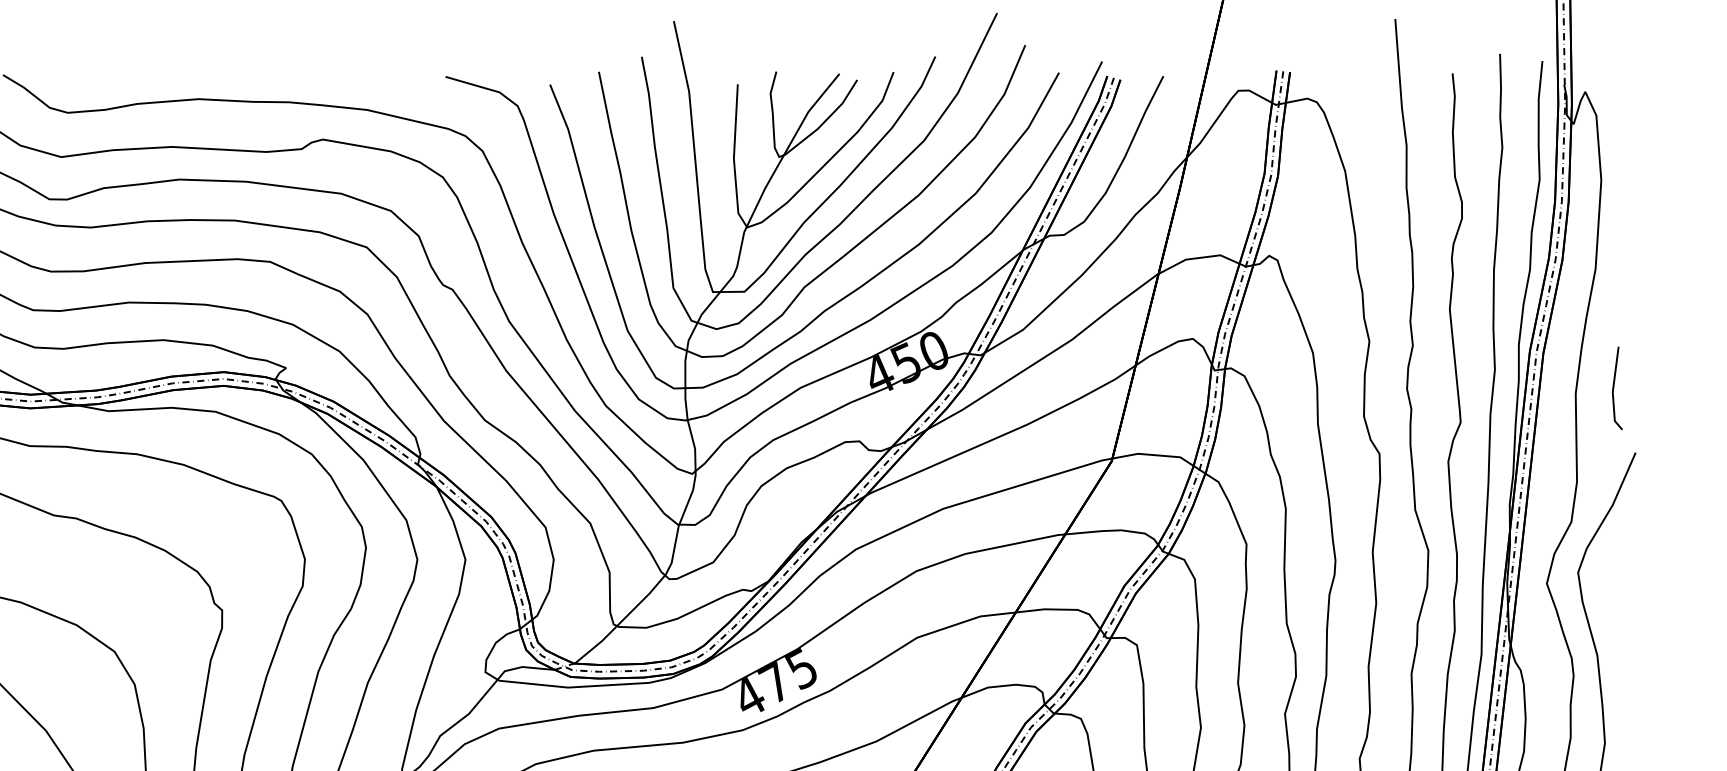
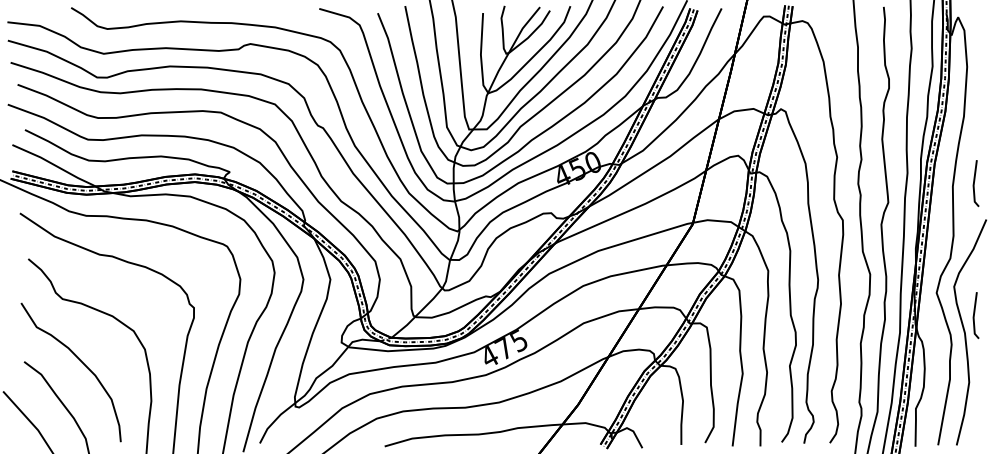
line: (1614, 623) -> (974, 315), added

